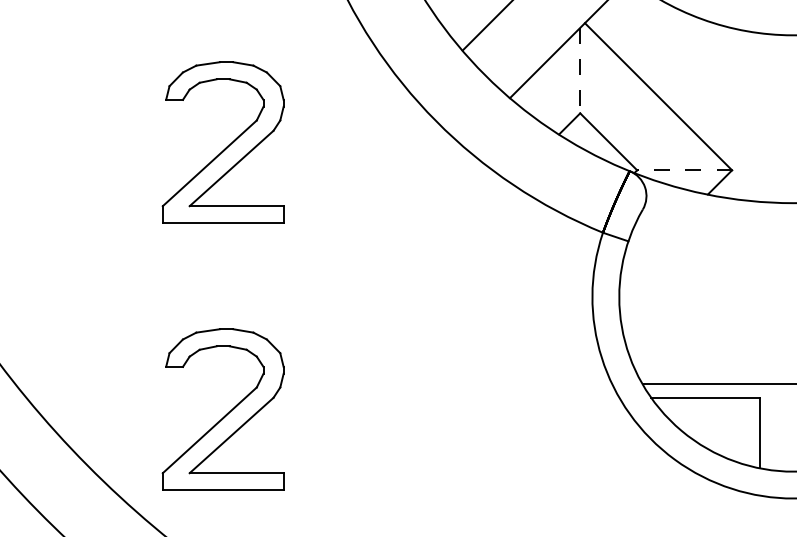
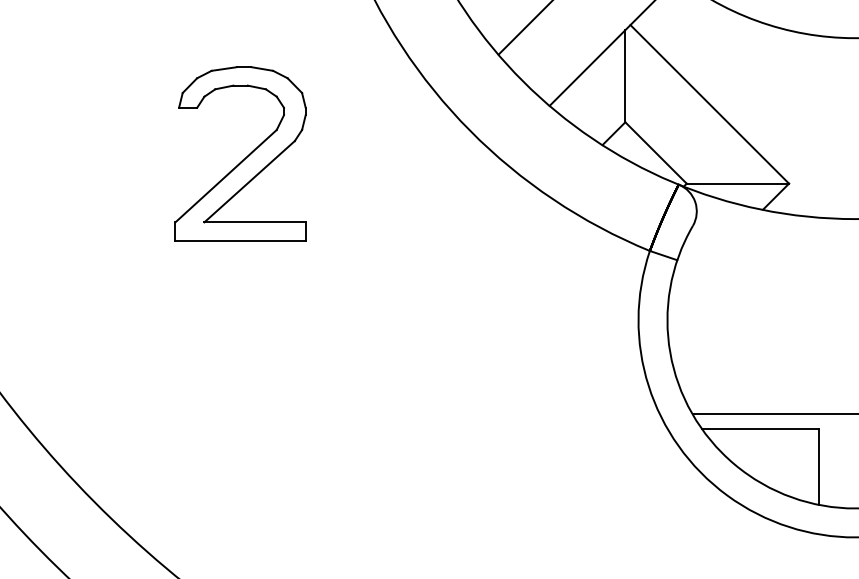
line: (580, 70) -> (625, 76), dashed -> solid
line: (684, 170) -> (737, 183), dashed -> solid
part: (222, 409) -> (239, 441), removed

